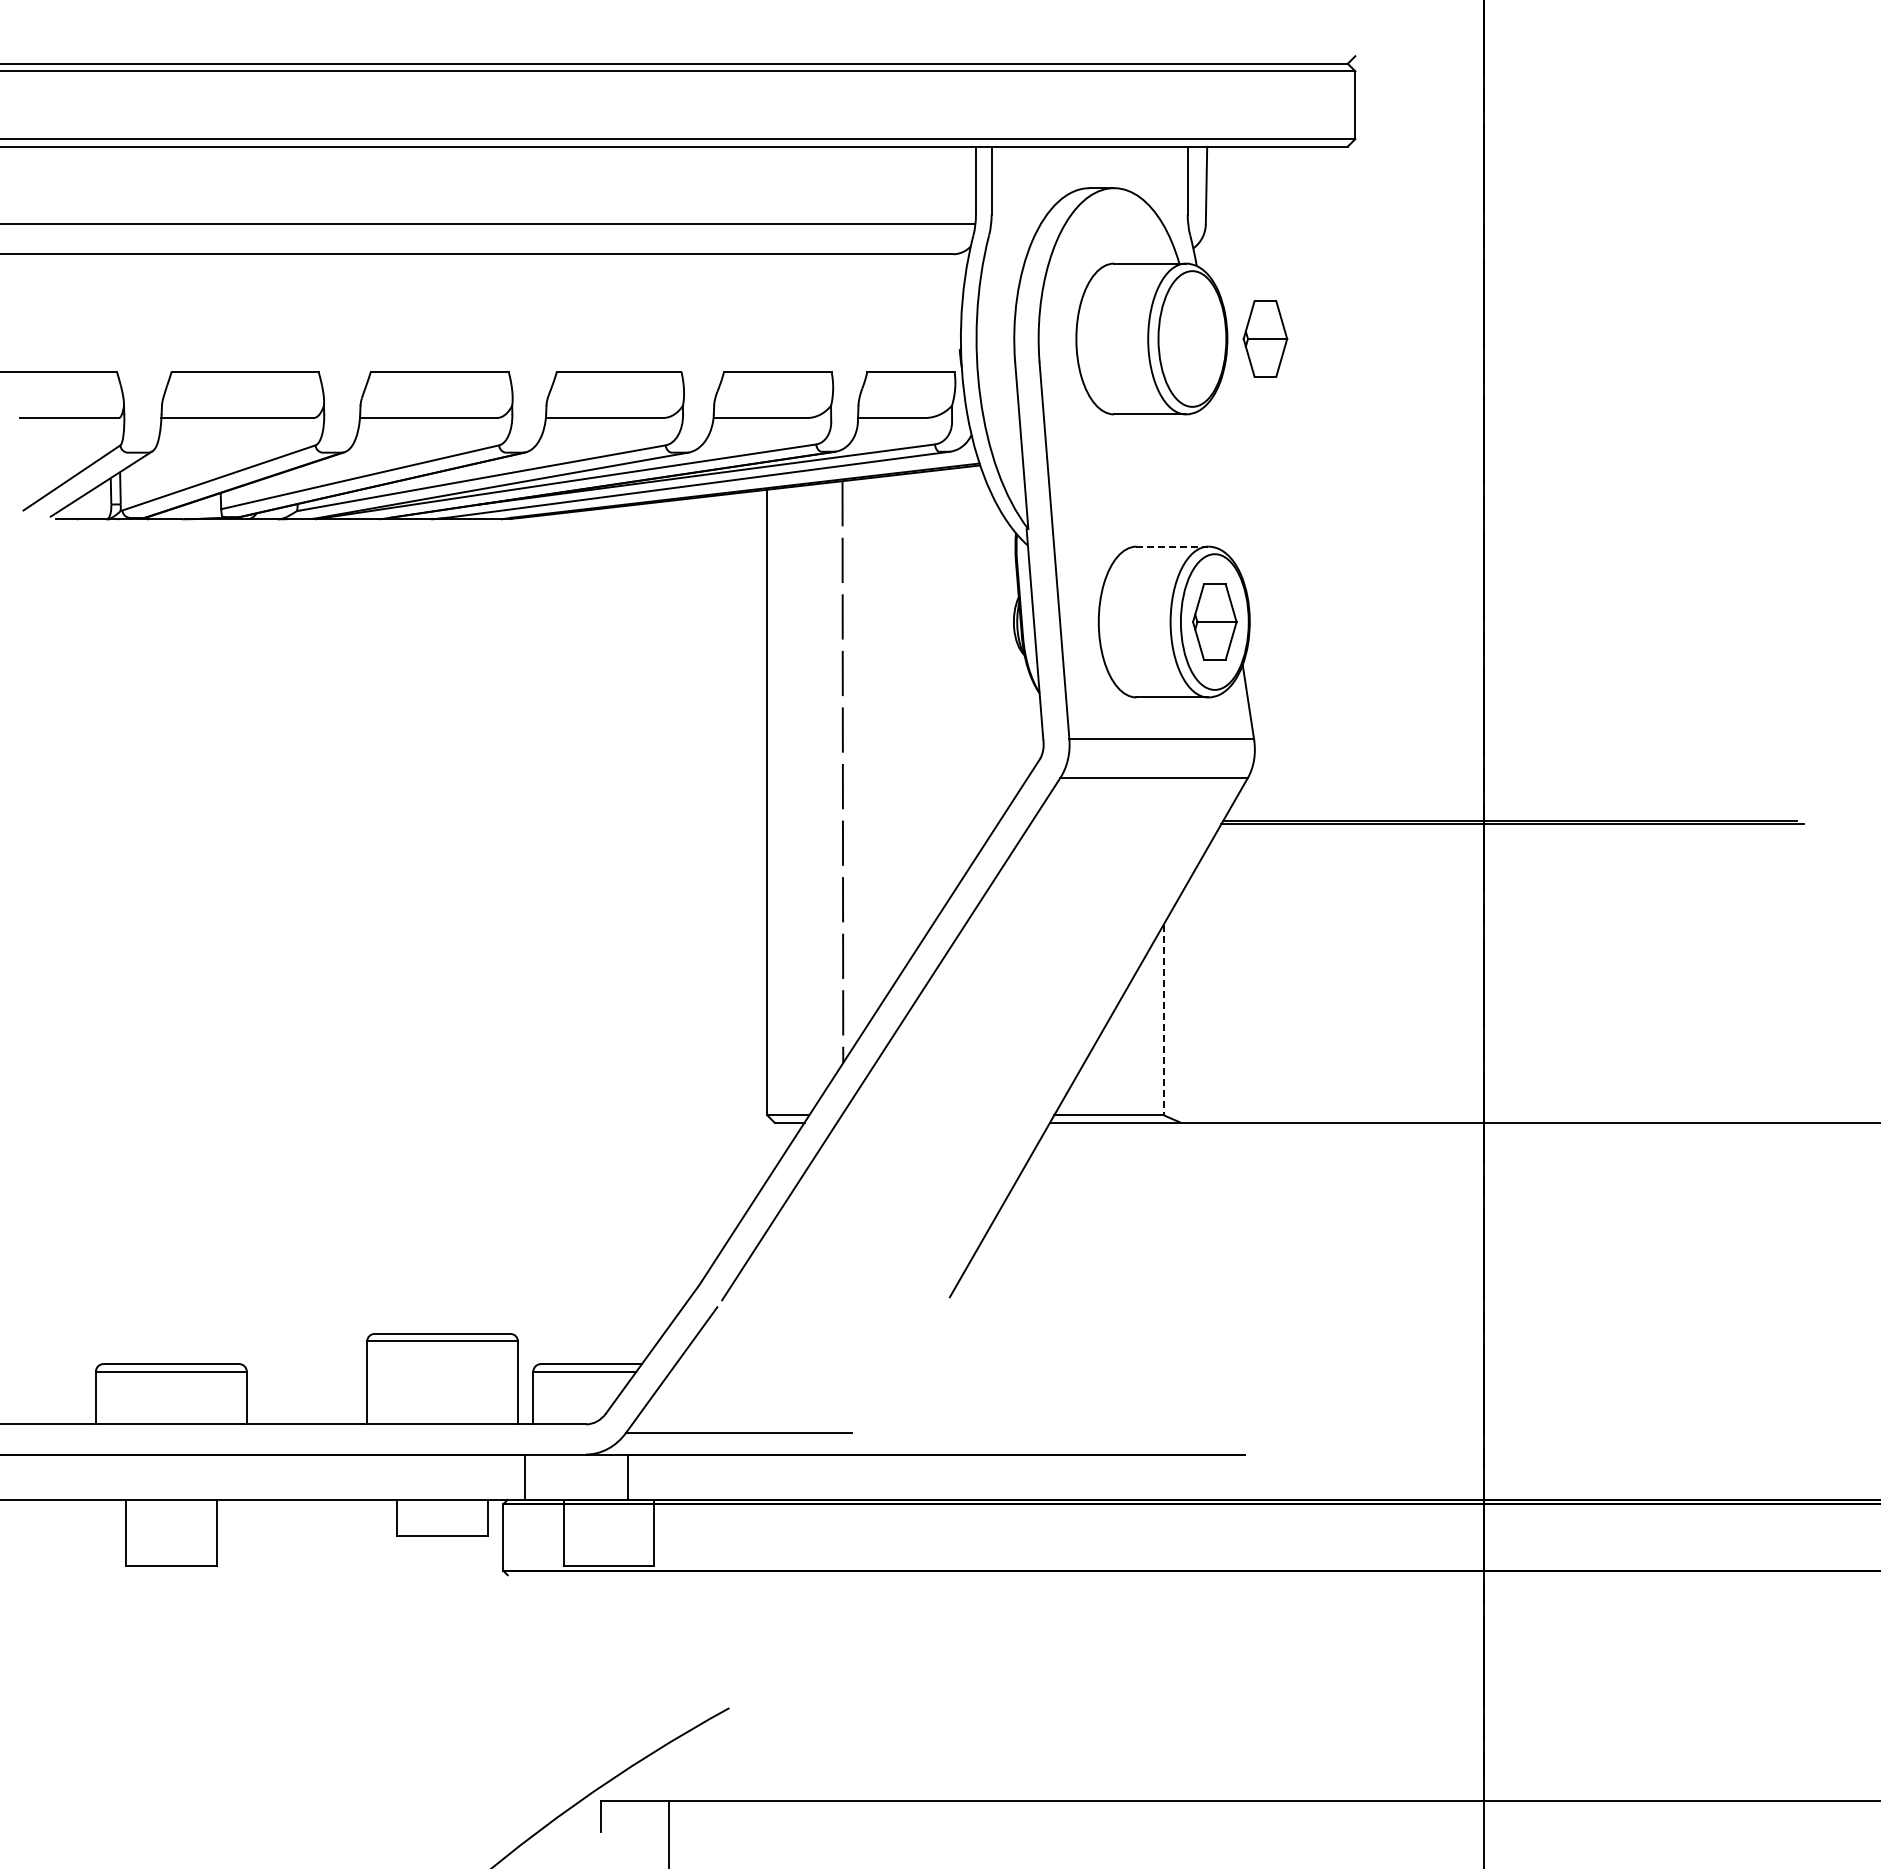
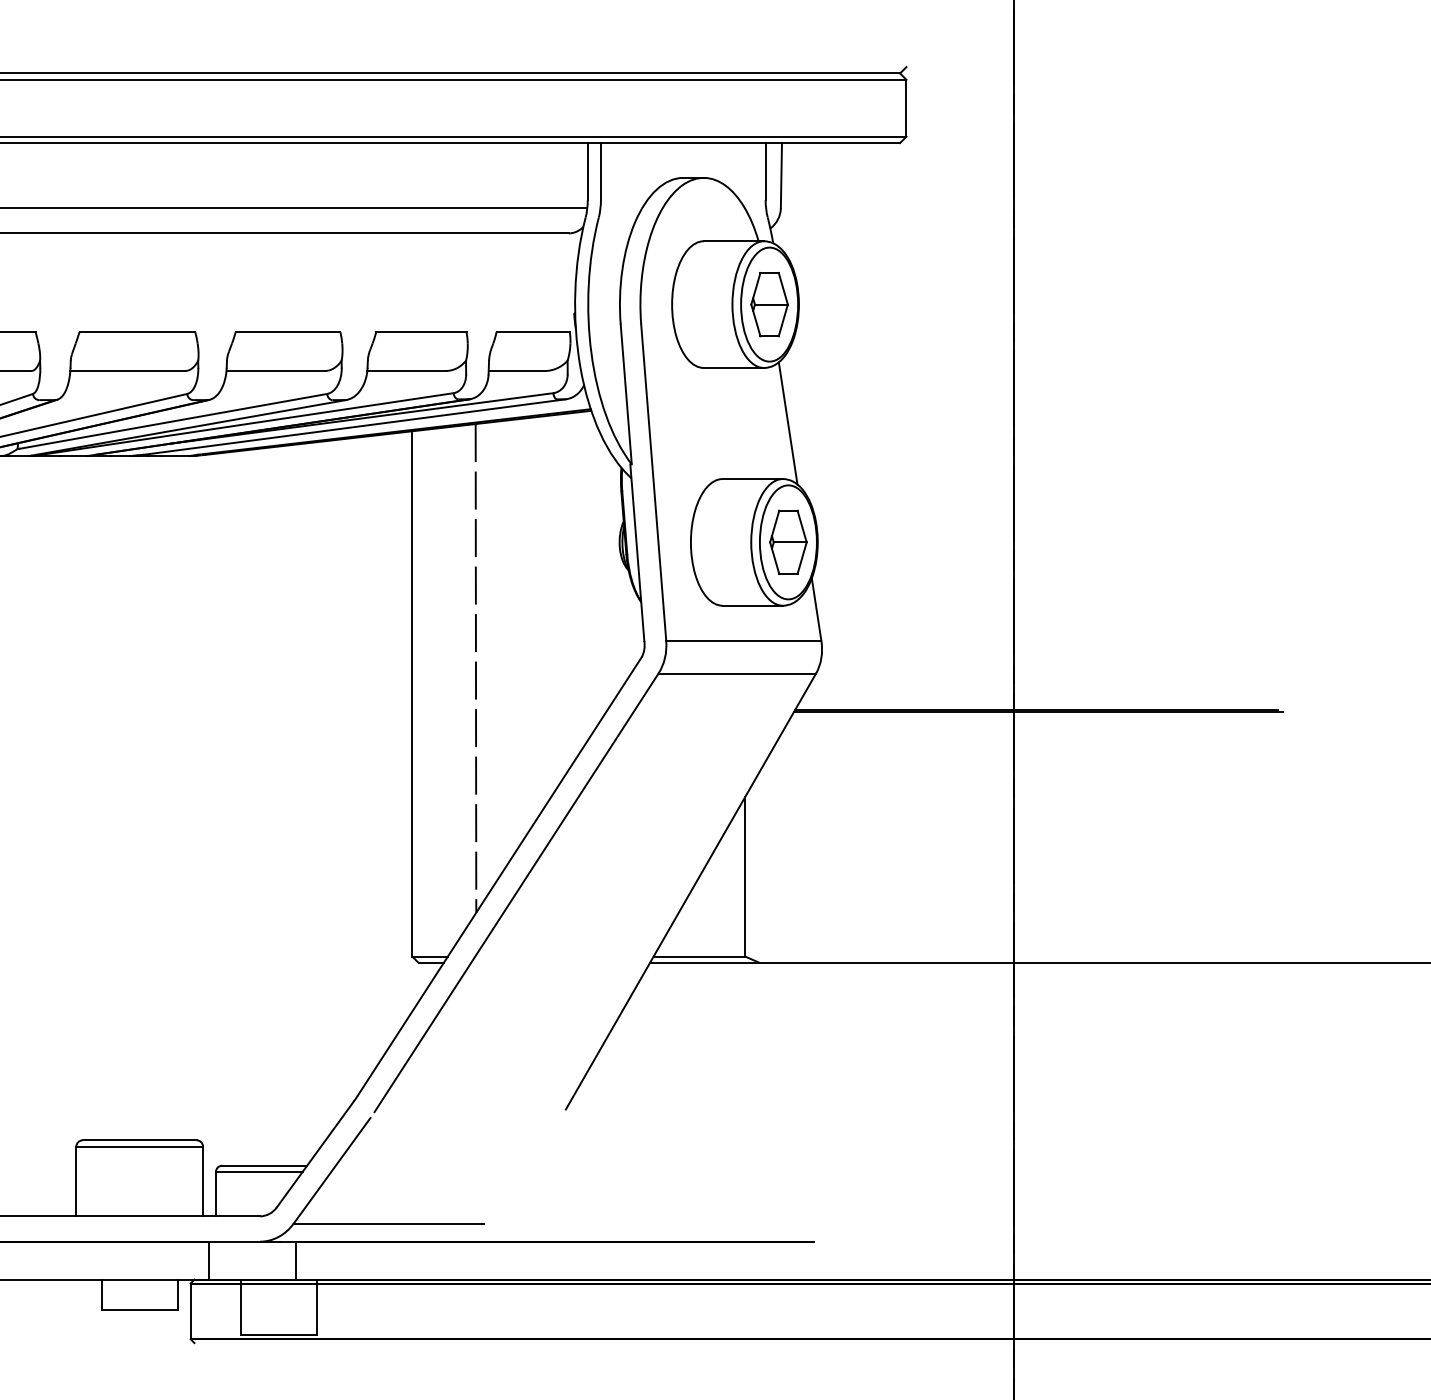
part: (1265, 338) -> (769, 304), moved
line: (1214, 480) -> (788, 423), added
line: (1172, 546) -> (752, 478), dashed -> solid
line: (1163, 1020) -> (745, 877), dashed -> solid

